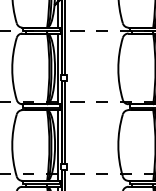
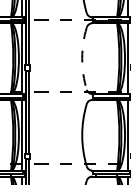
arc: (118, 68) -> (82, 58), solid -> dashed

